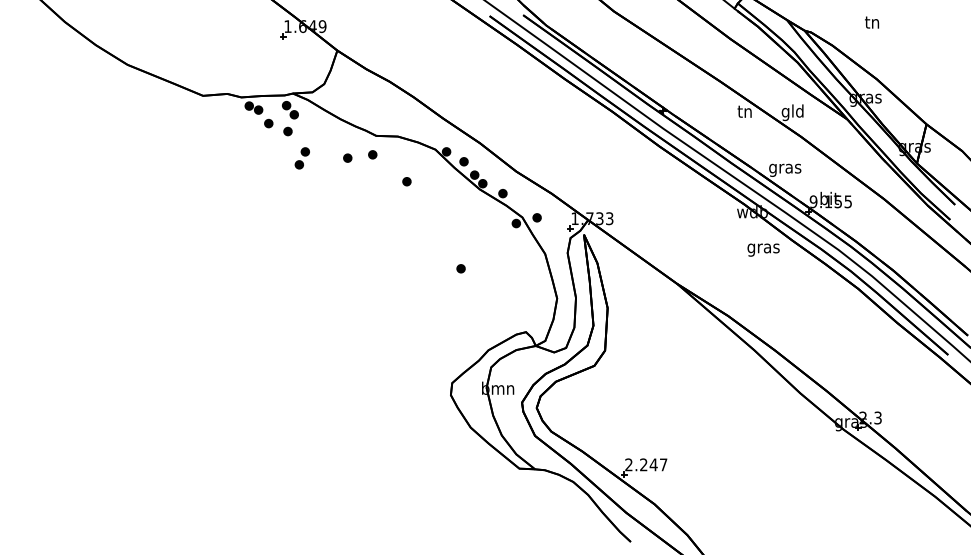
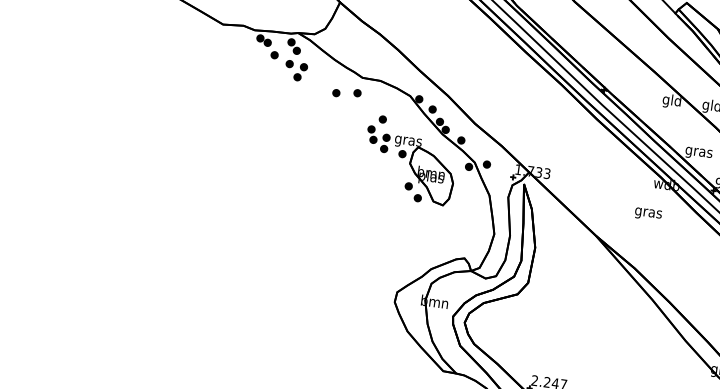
text: (744, 112) -> (671, 100), tn -> gld
part: (301, 158) -> (300, 72), moved
part: (445, 231) -> (409, 165), added
text: (763, 249) -> (648, 213), moved

